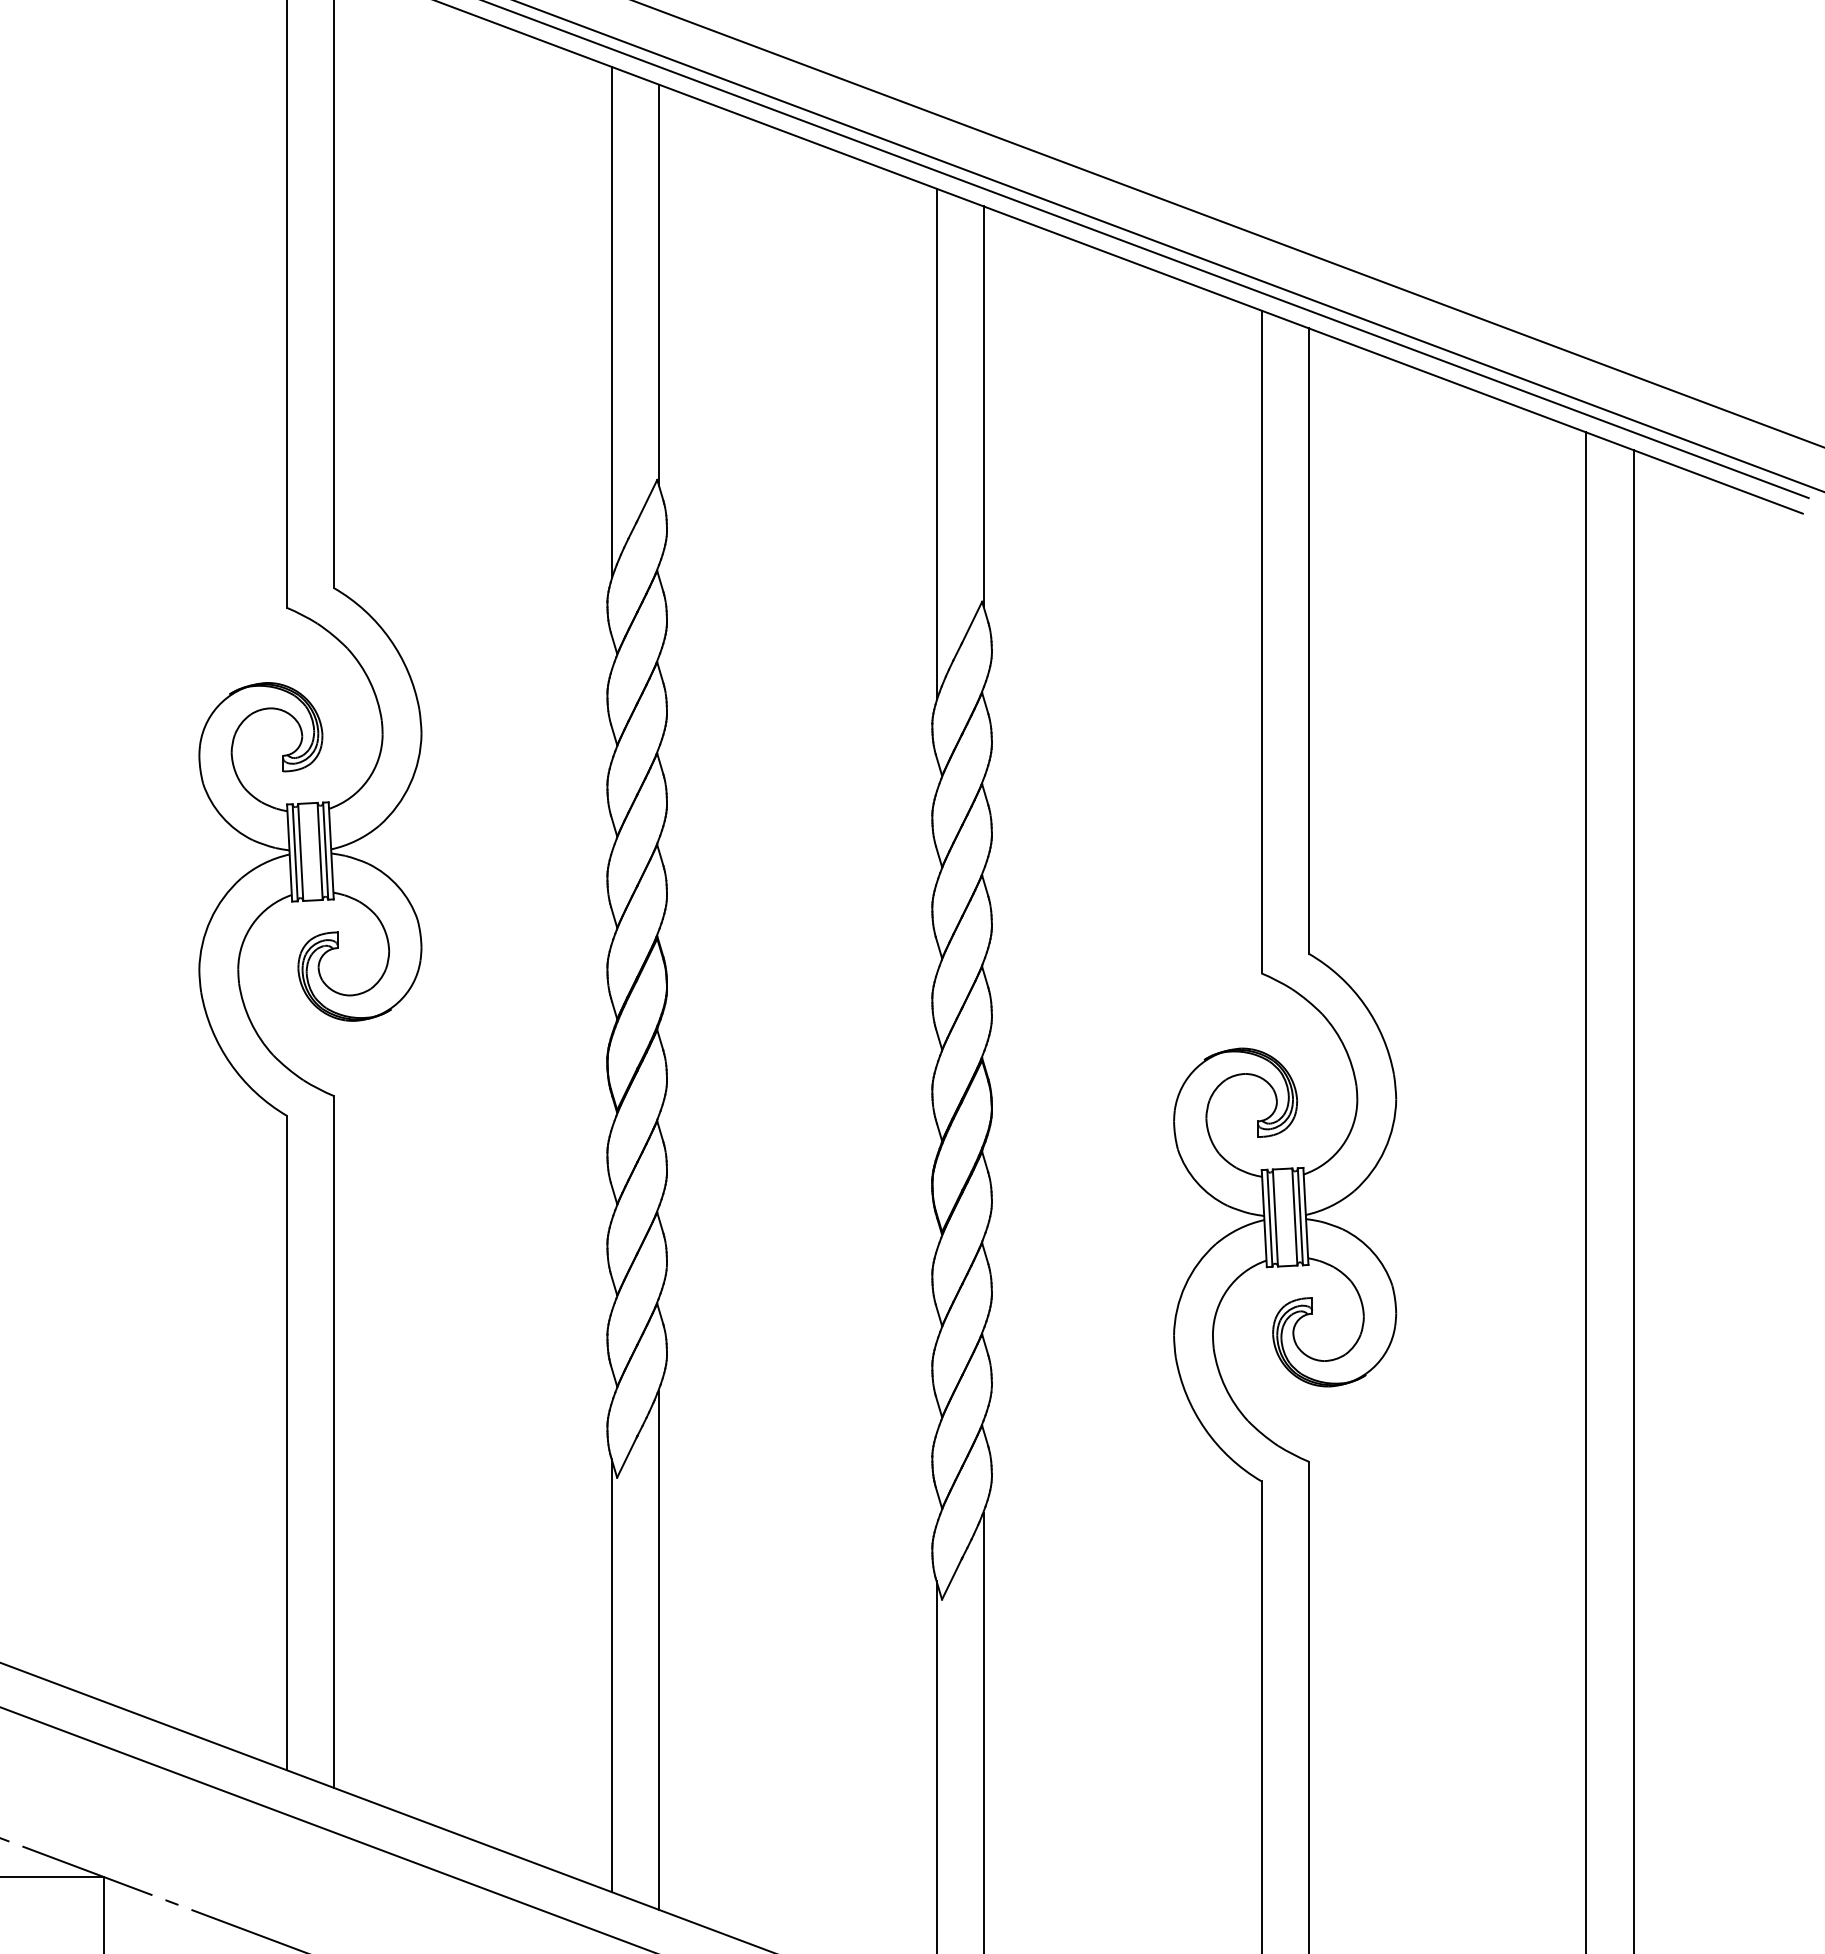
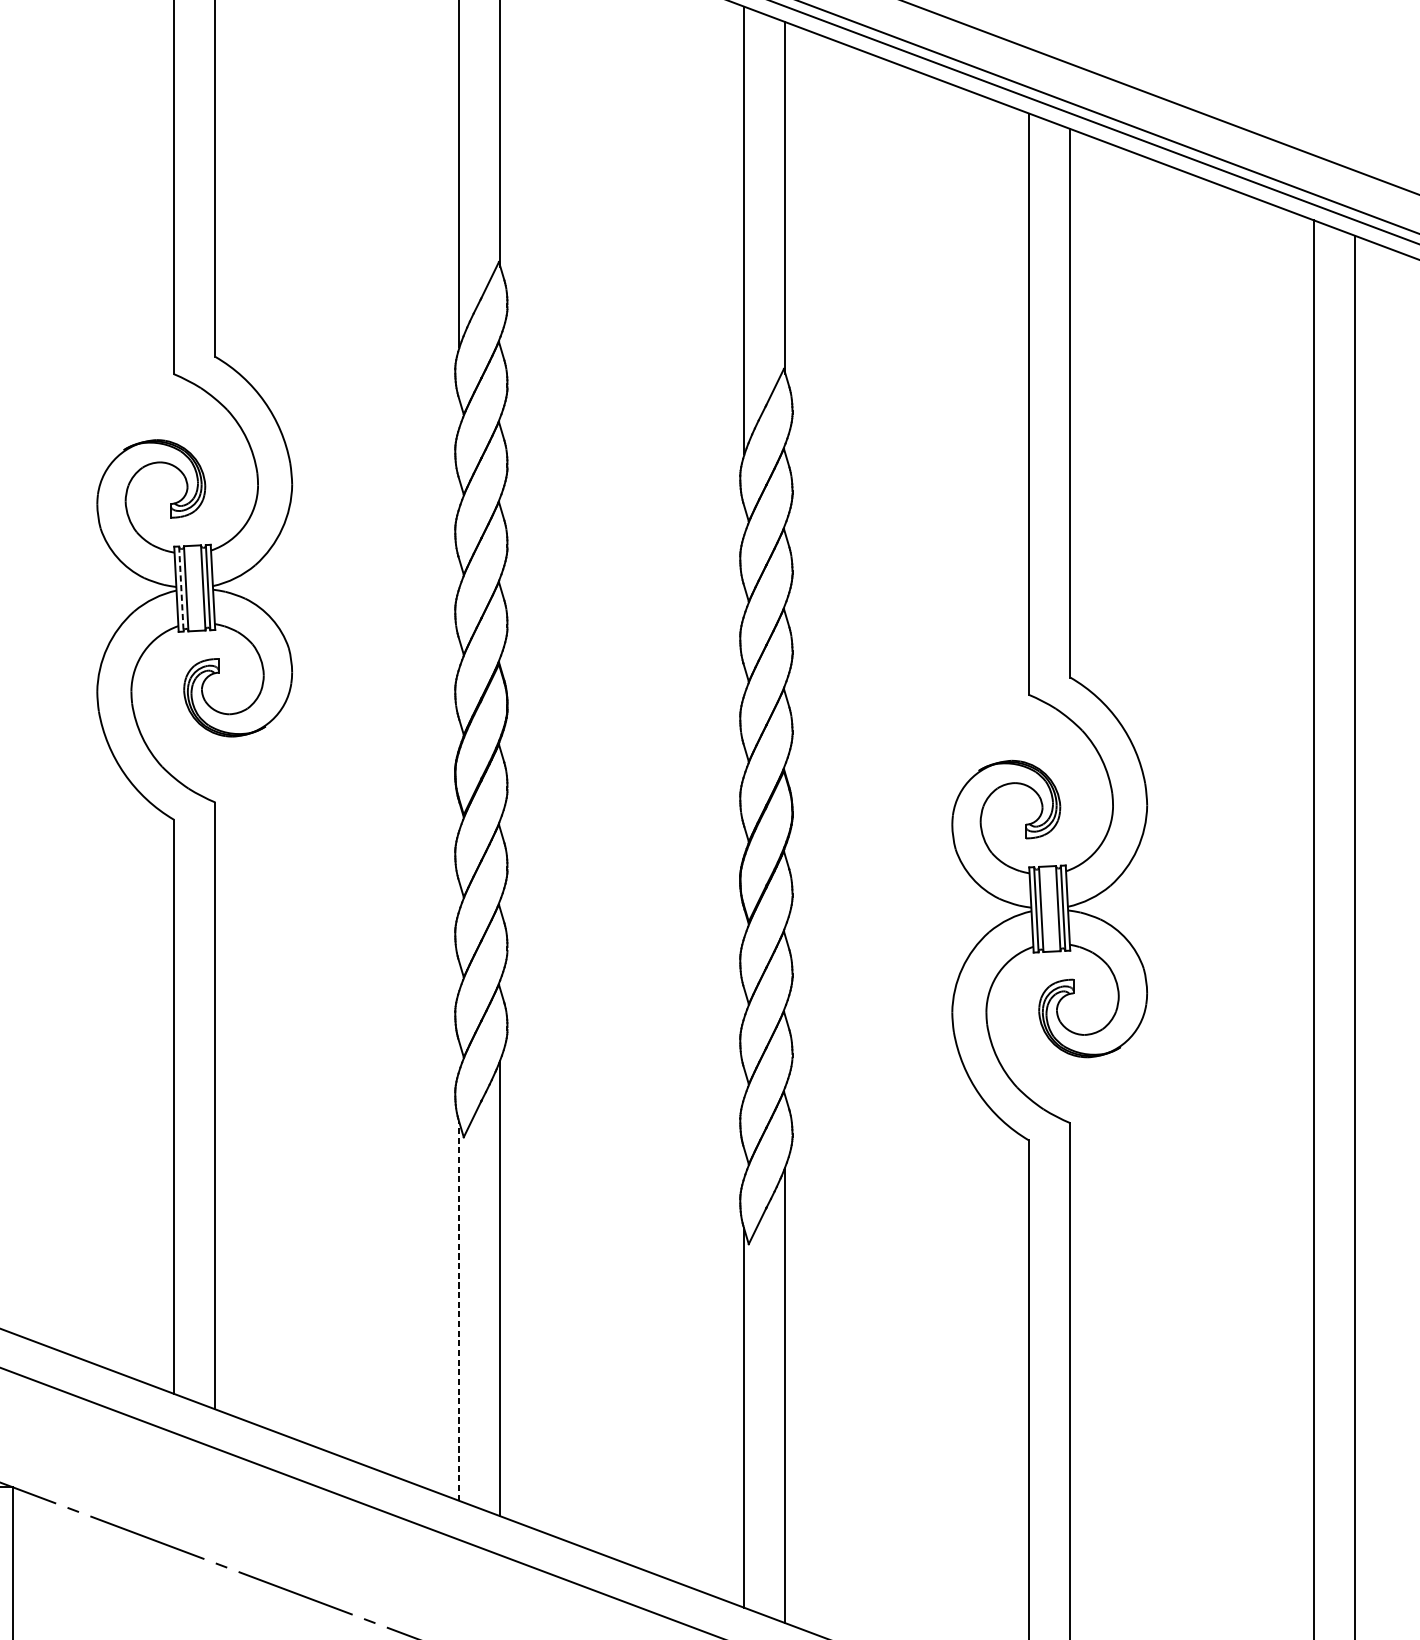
line: (295, 852) -> (181, 588), solid -> dashed
line: (611, 1675) -> (458, 1310), solid -> dashed

